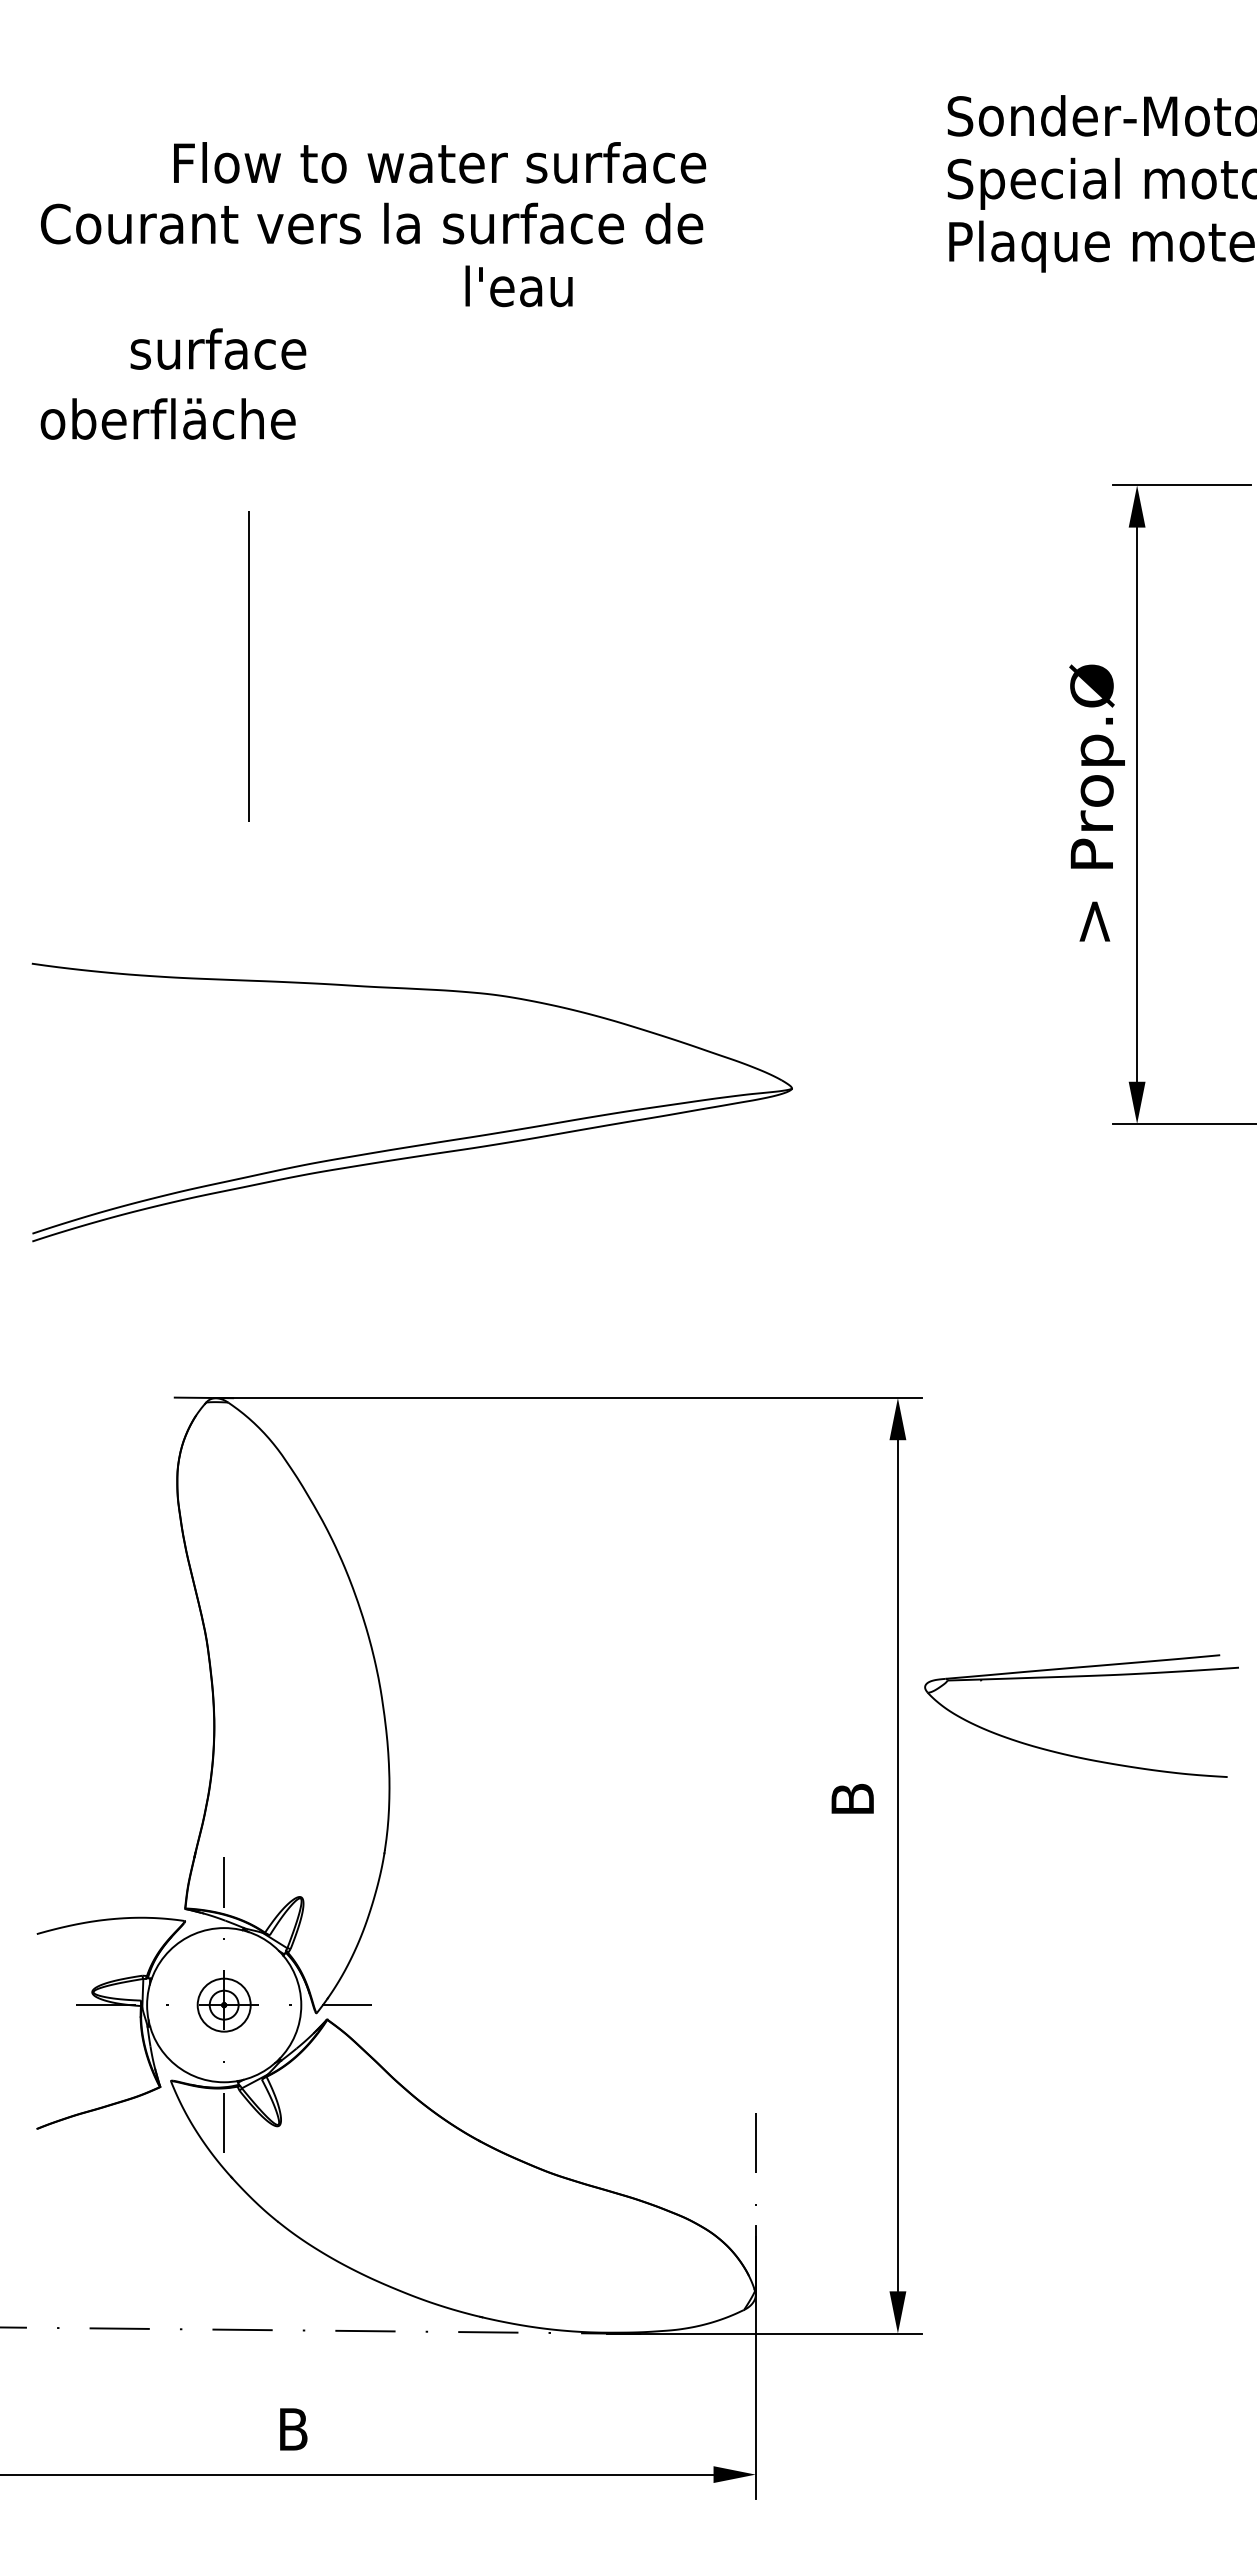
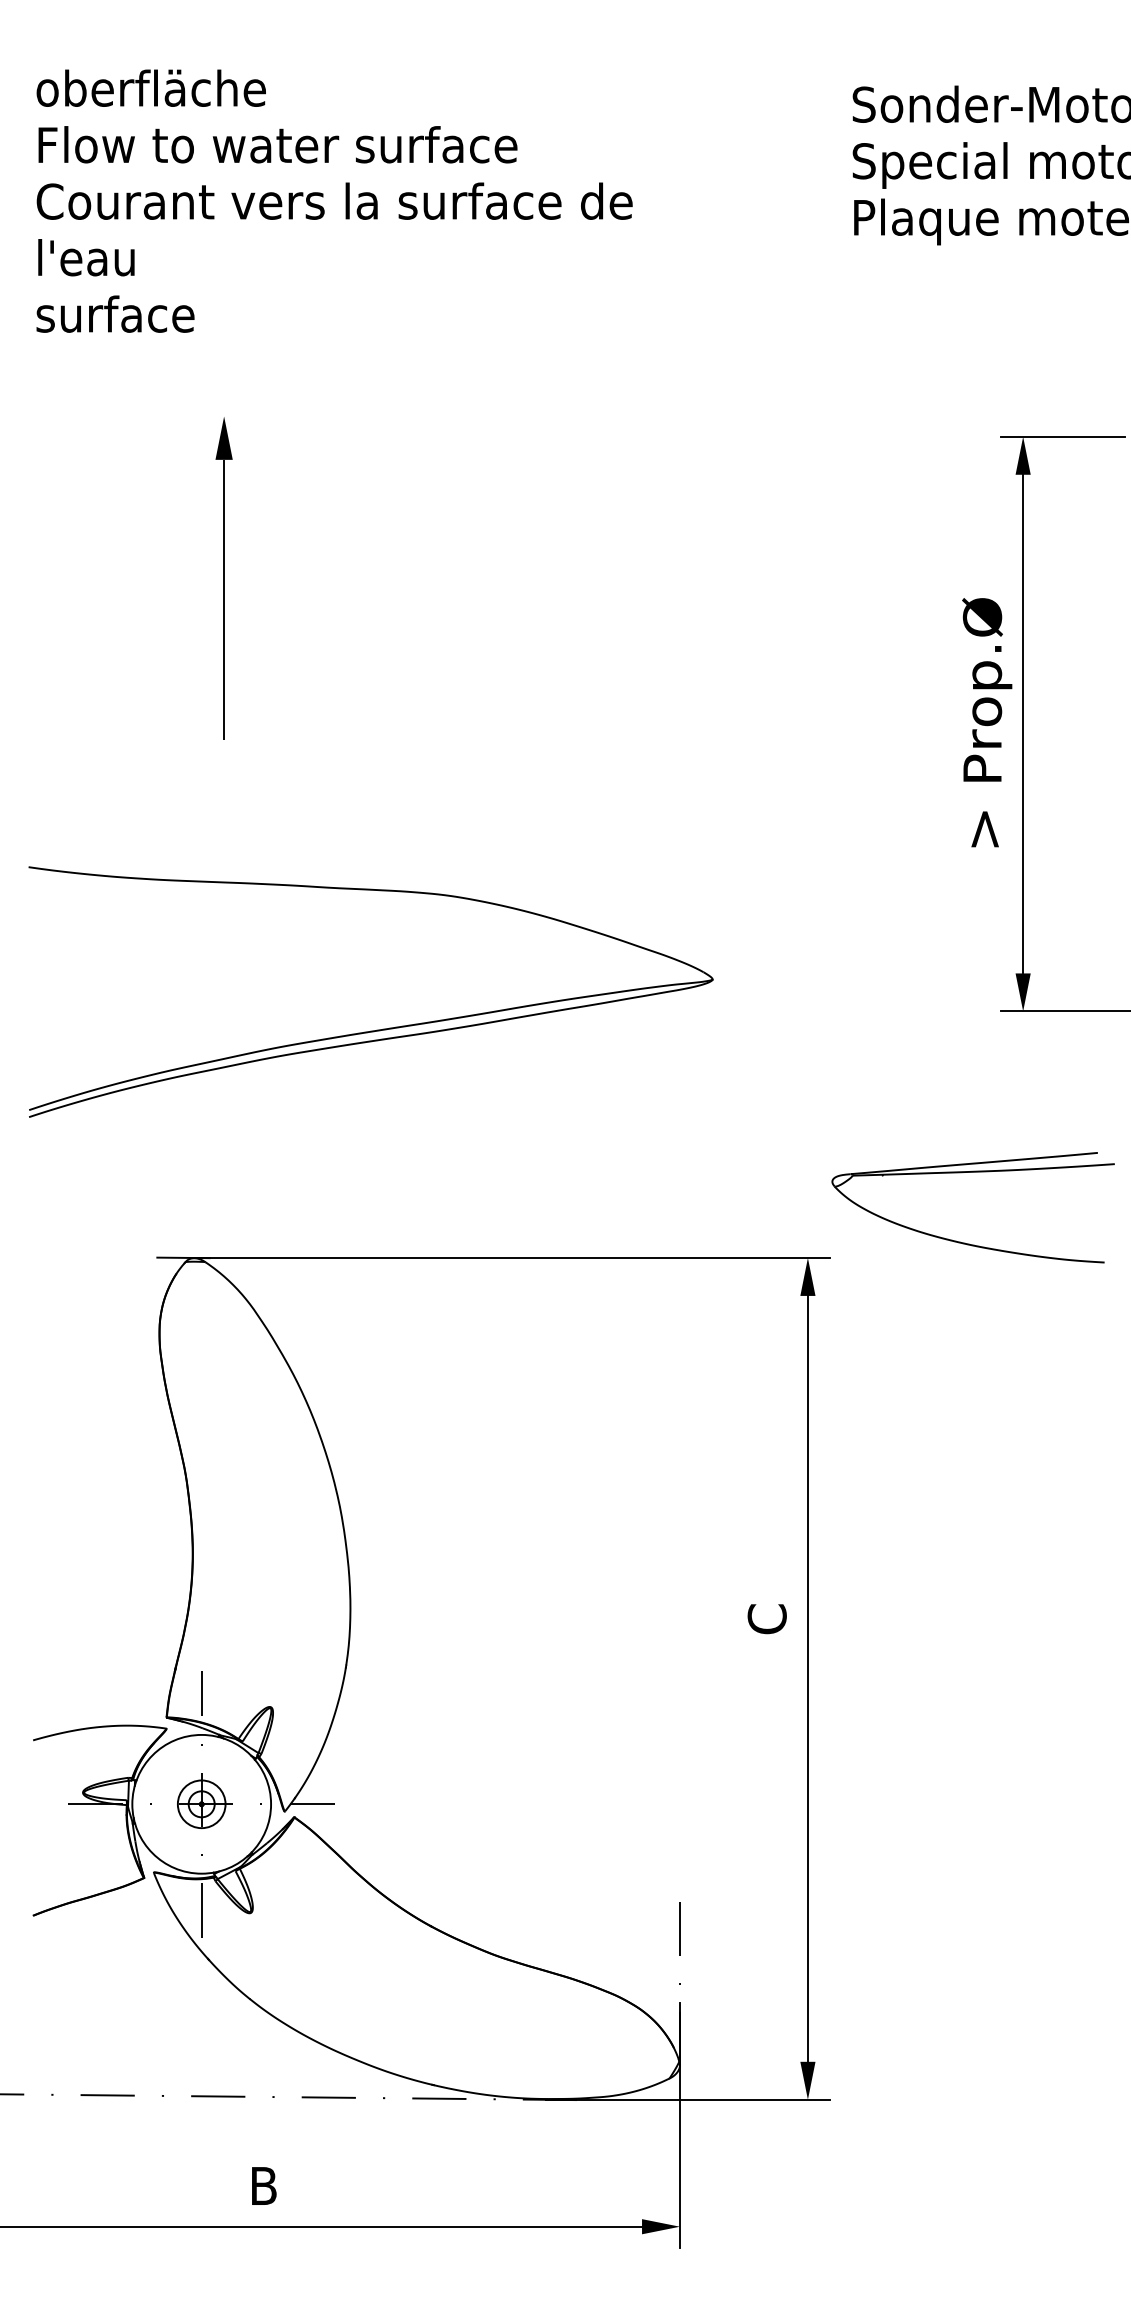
text: (440, 162) -> (278, 144), moved
text: (518, 286) -> (85, 257), moved
text: (218, 348) -> (115, 313), moved
text: (167, 418) -> (150, 87), moved
fill: (248, 486) -> (223, 437), added
part: (1081, 1677) -> (973, 1172), moved
text: (852, 1799) -> (767, 1619), B -> C

